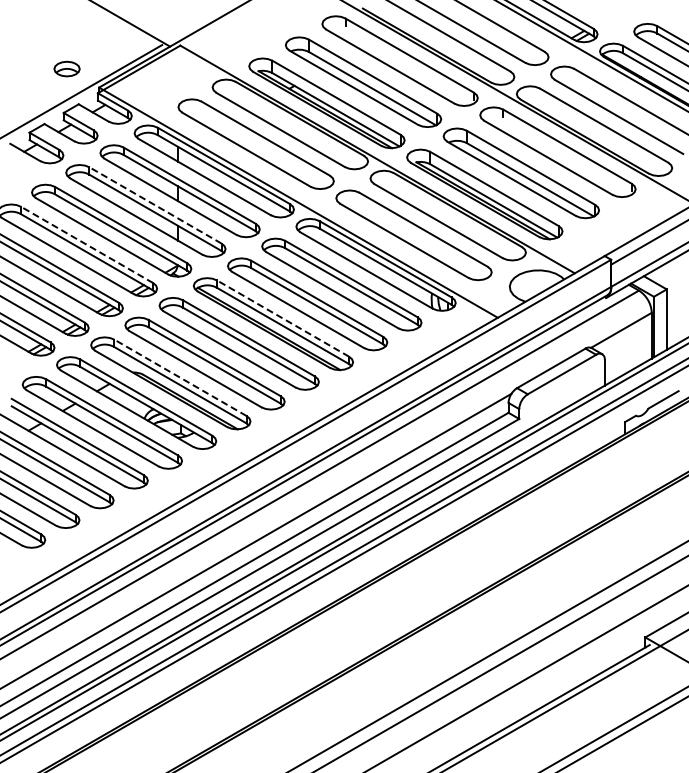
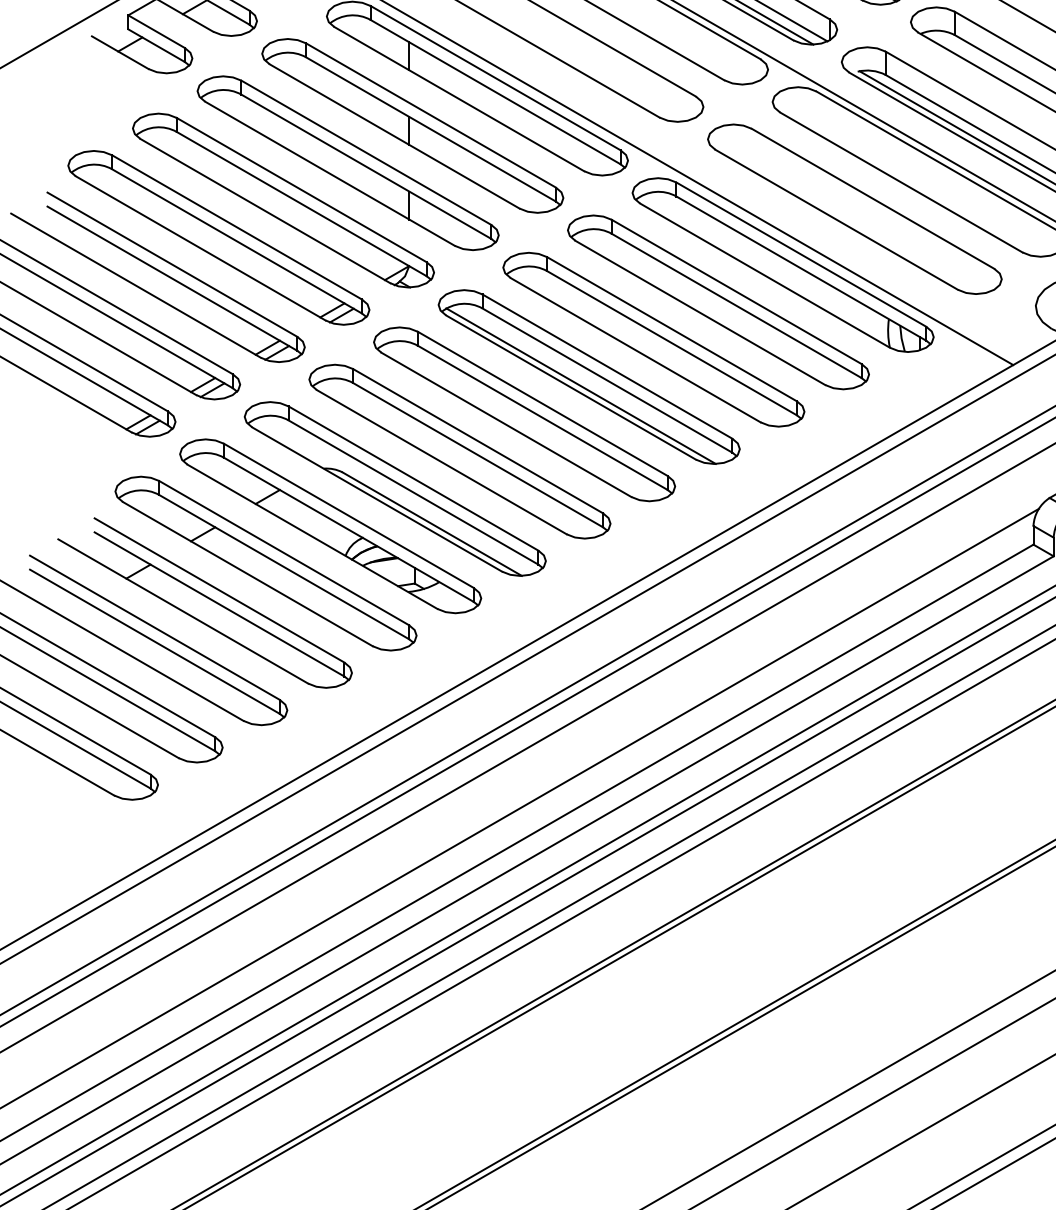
line: (155, 205) -> (366, 152), dashed -> solid
line: (86, 244) -> (235, 226), dashed -> solid
line: (282, 318) -> (606, 366), dashed -> solid
line: (180, 377) -> (413, 477), dashed -> solid

